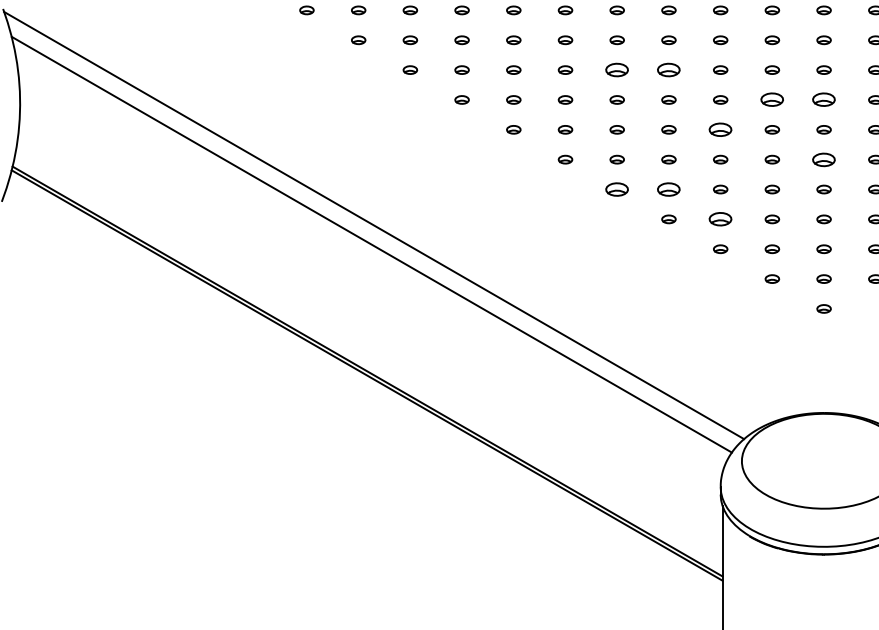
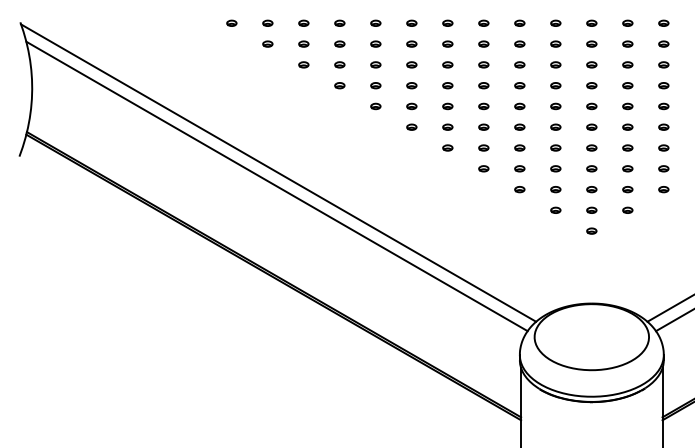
part: (616, 69) -> (447, 64), size x0.62
part: (668, 69) -> (483, 64), size x0.62
part: (771, 99) -> (555, 85), size x0.62
part: (823, 99) -> (591, 85), size x0.62
part: (720, 129) -> (519, 106), size x0.62
part: (823, 158) -> (591, 126), size x0.62
part: (616, 188) -> (447, 147), size x0.62
part: (668, 188) -> (483, 147), size x0.62
part: (720, 218) -> (519, 168), size x0.62

